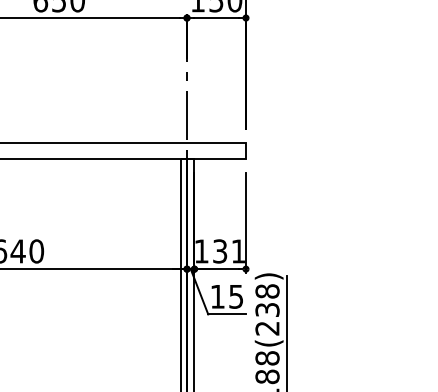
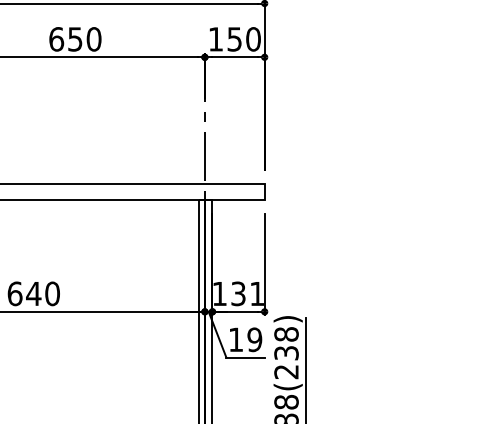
text: (235, 296) -> (254, 339), 15 -> 19

